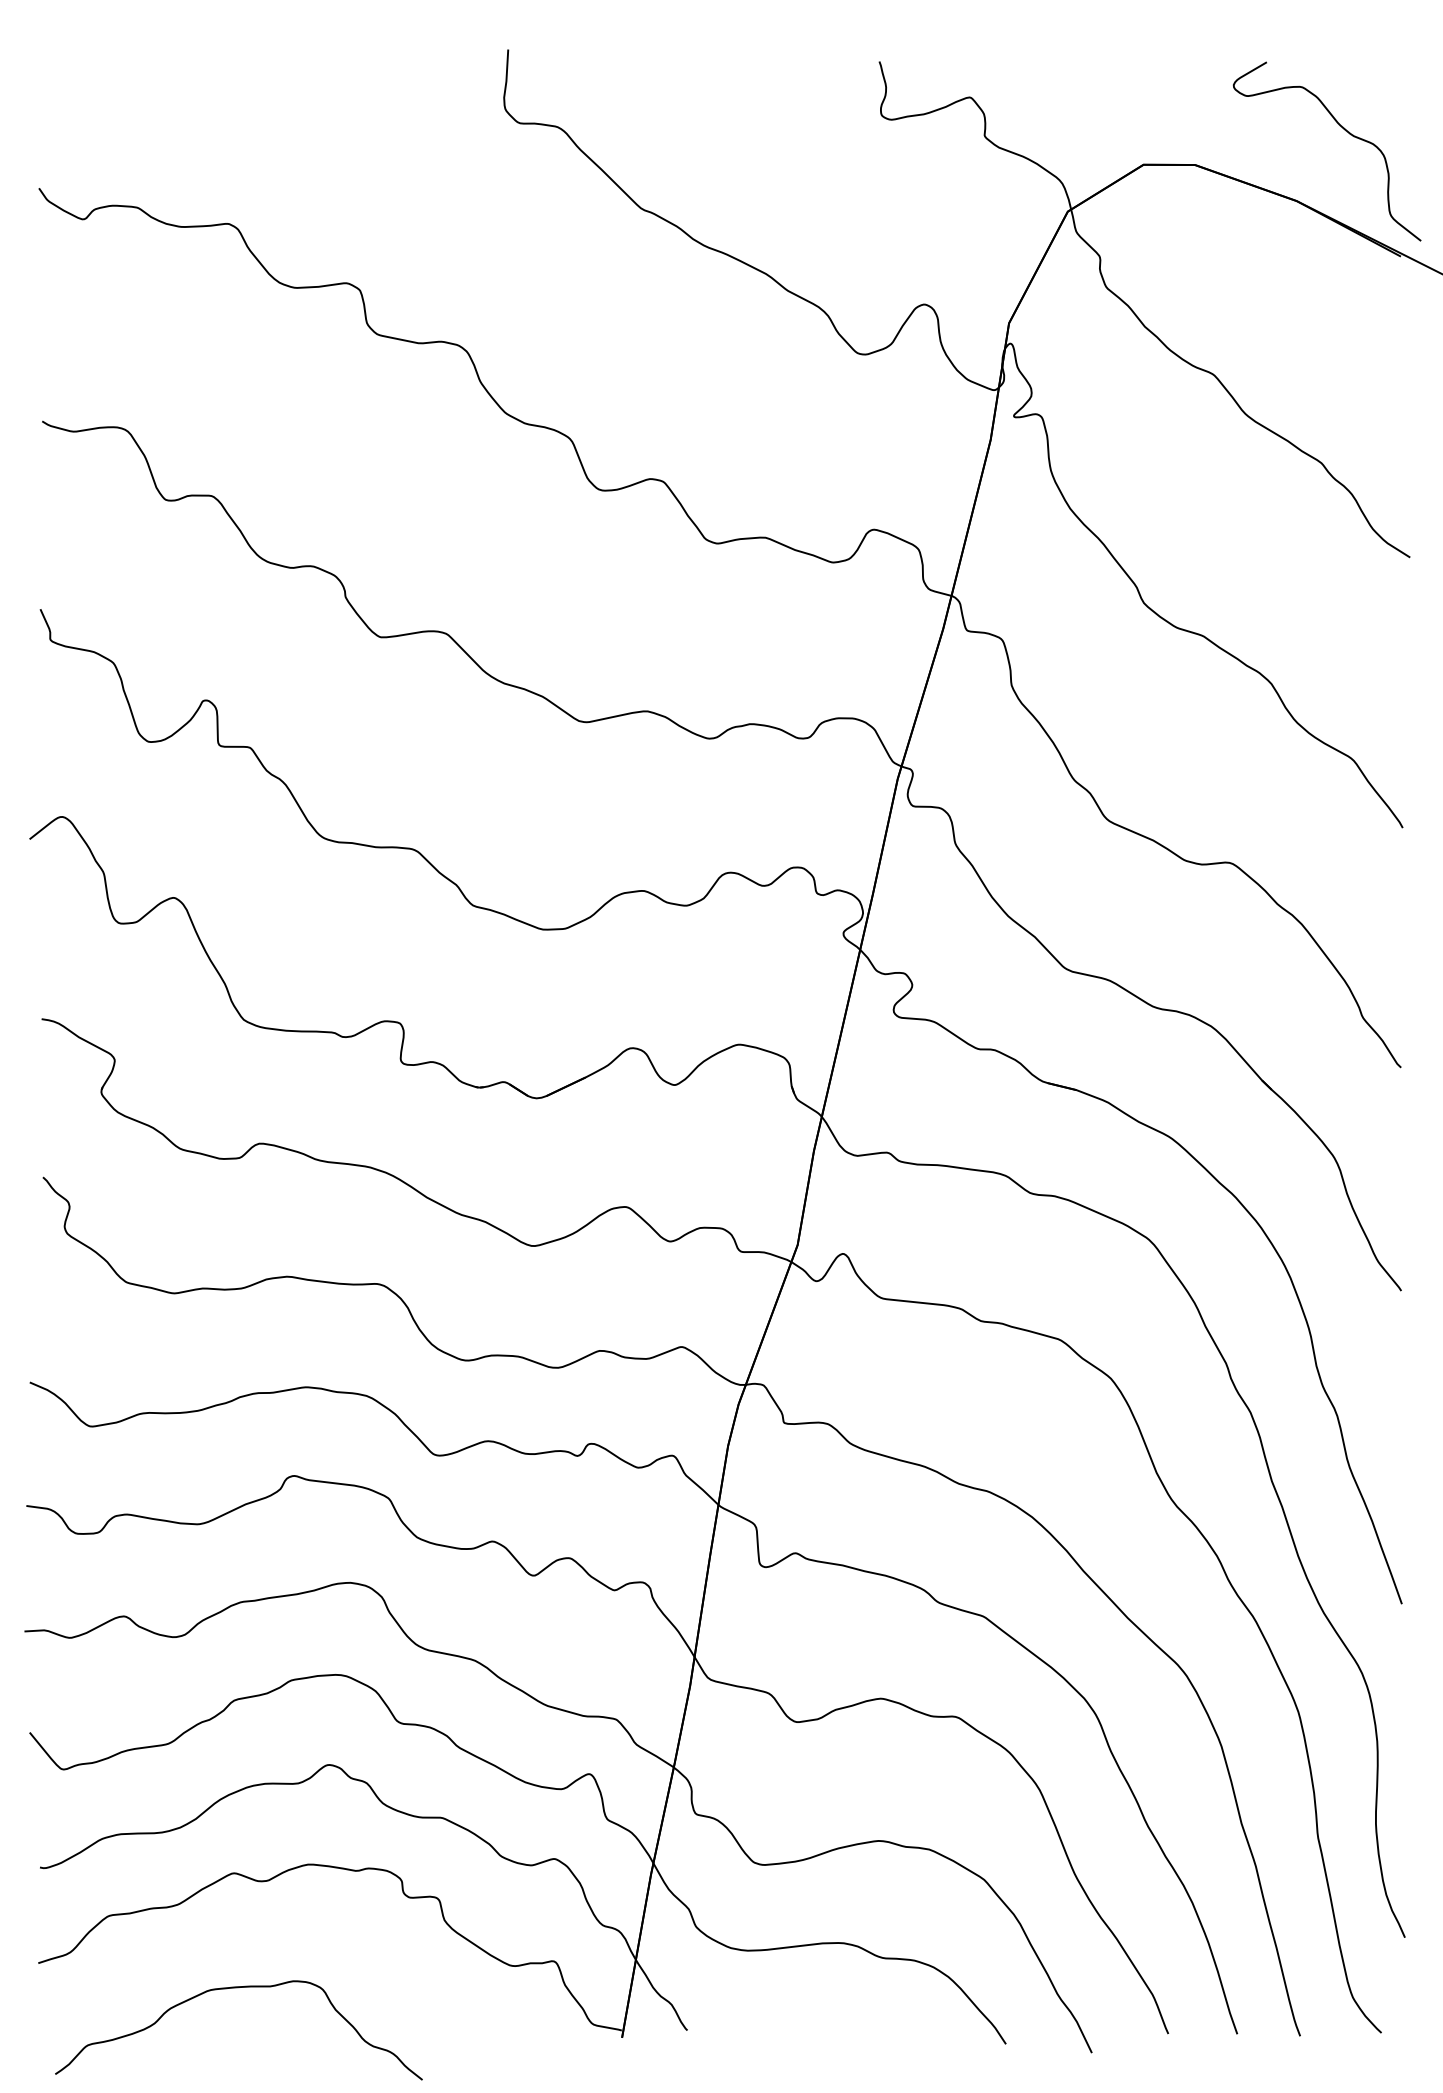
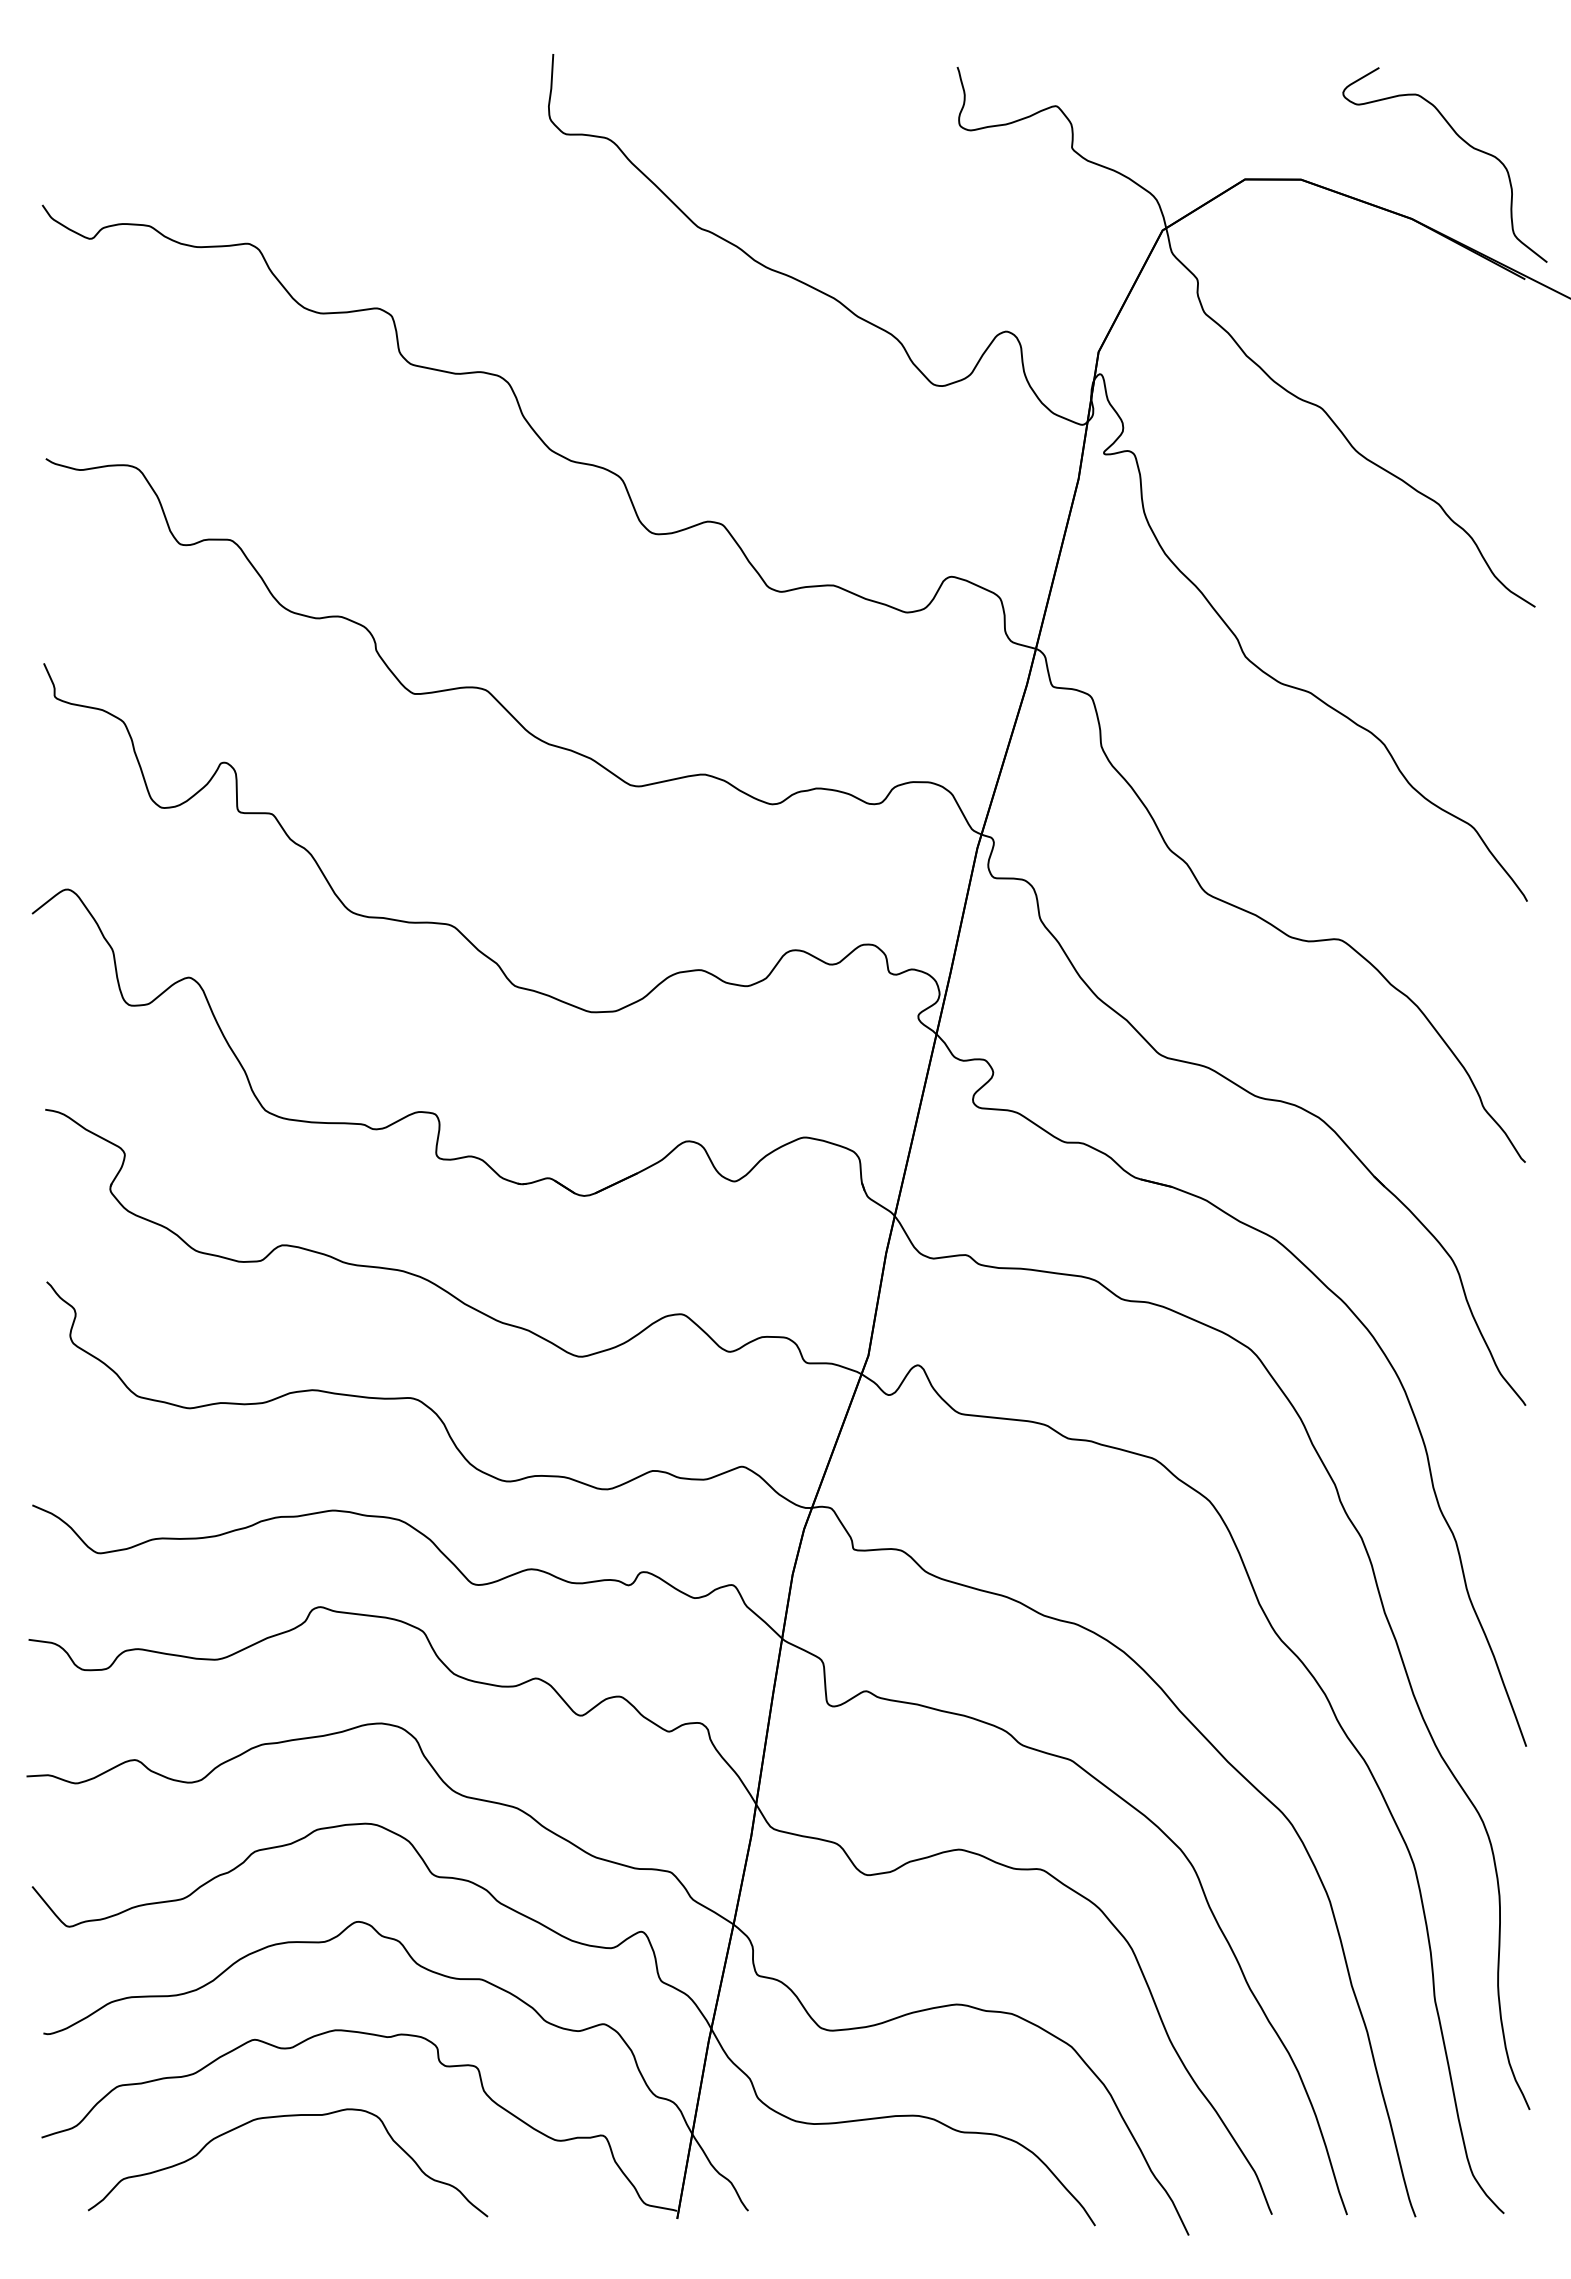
curve: (232, 1988) -> (281, 2117), moved

